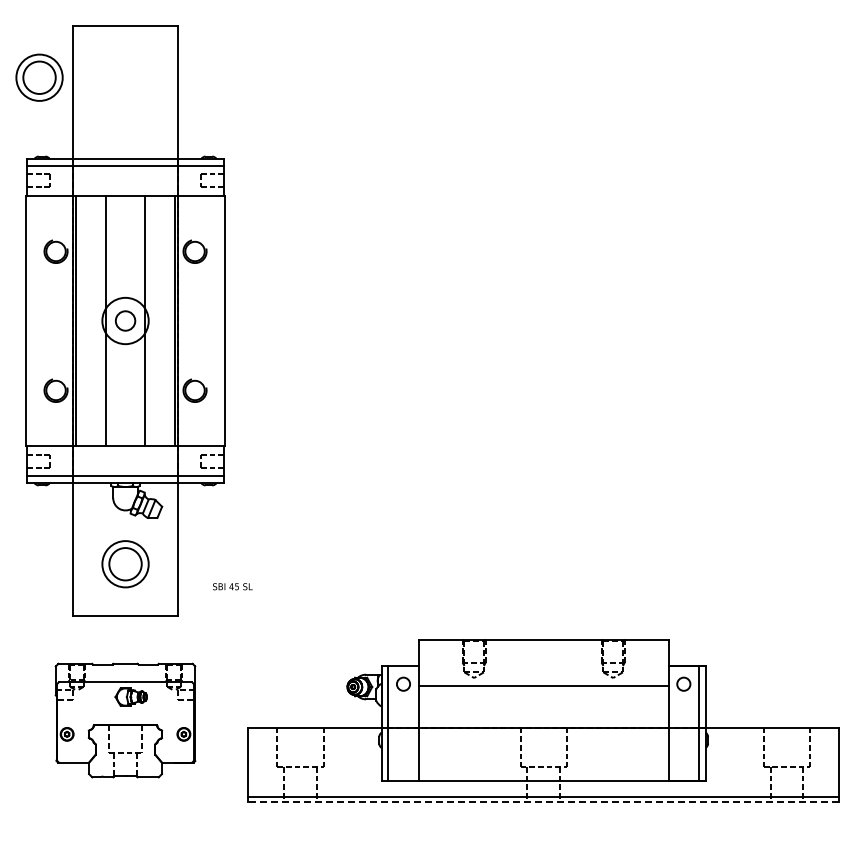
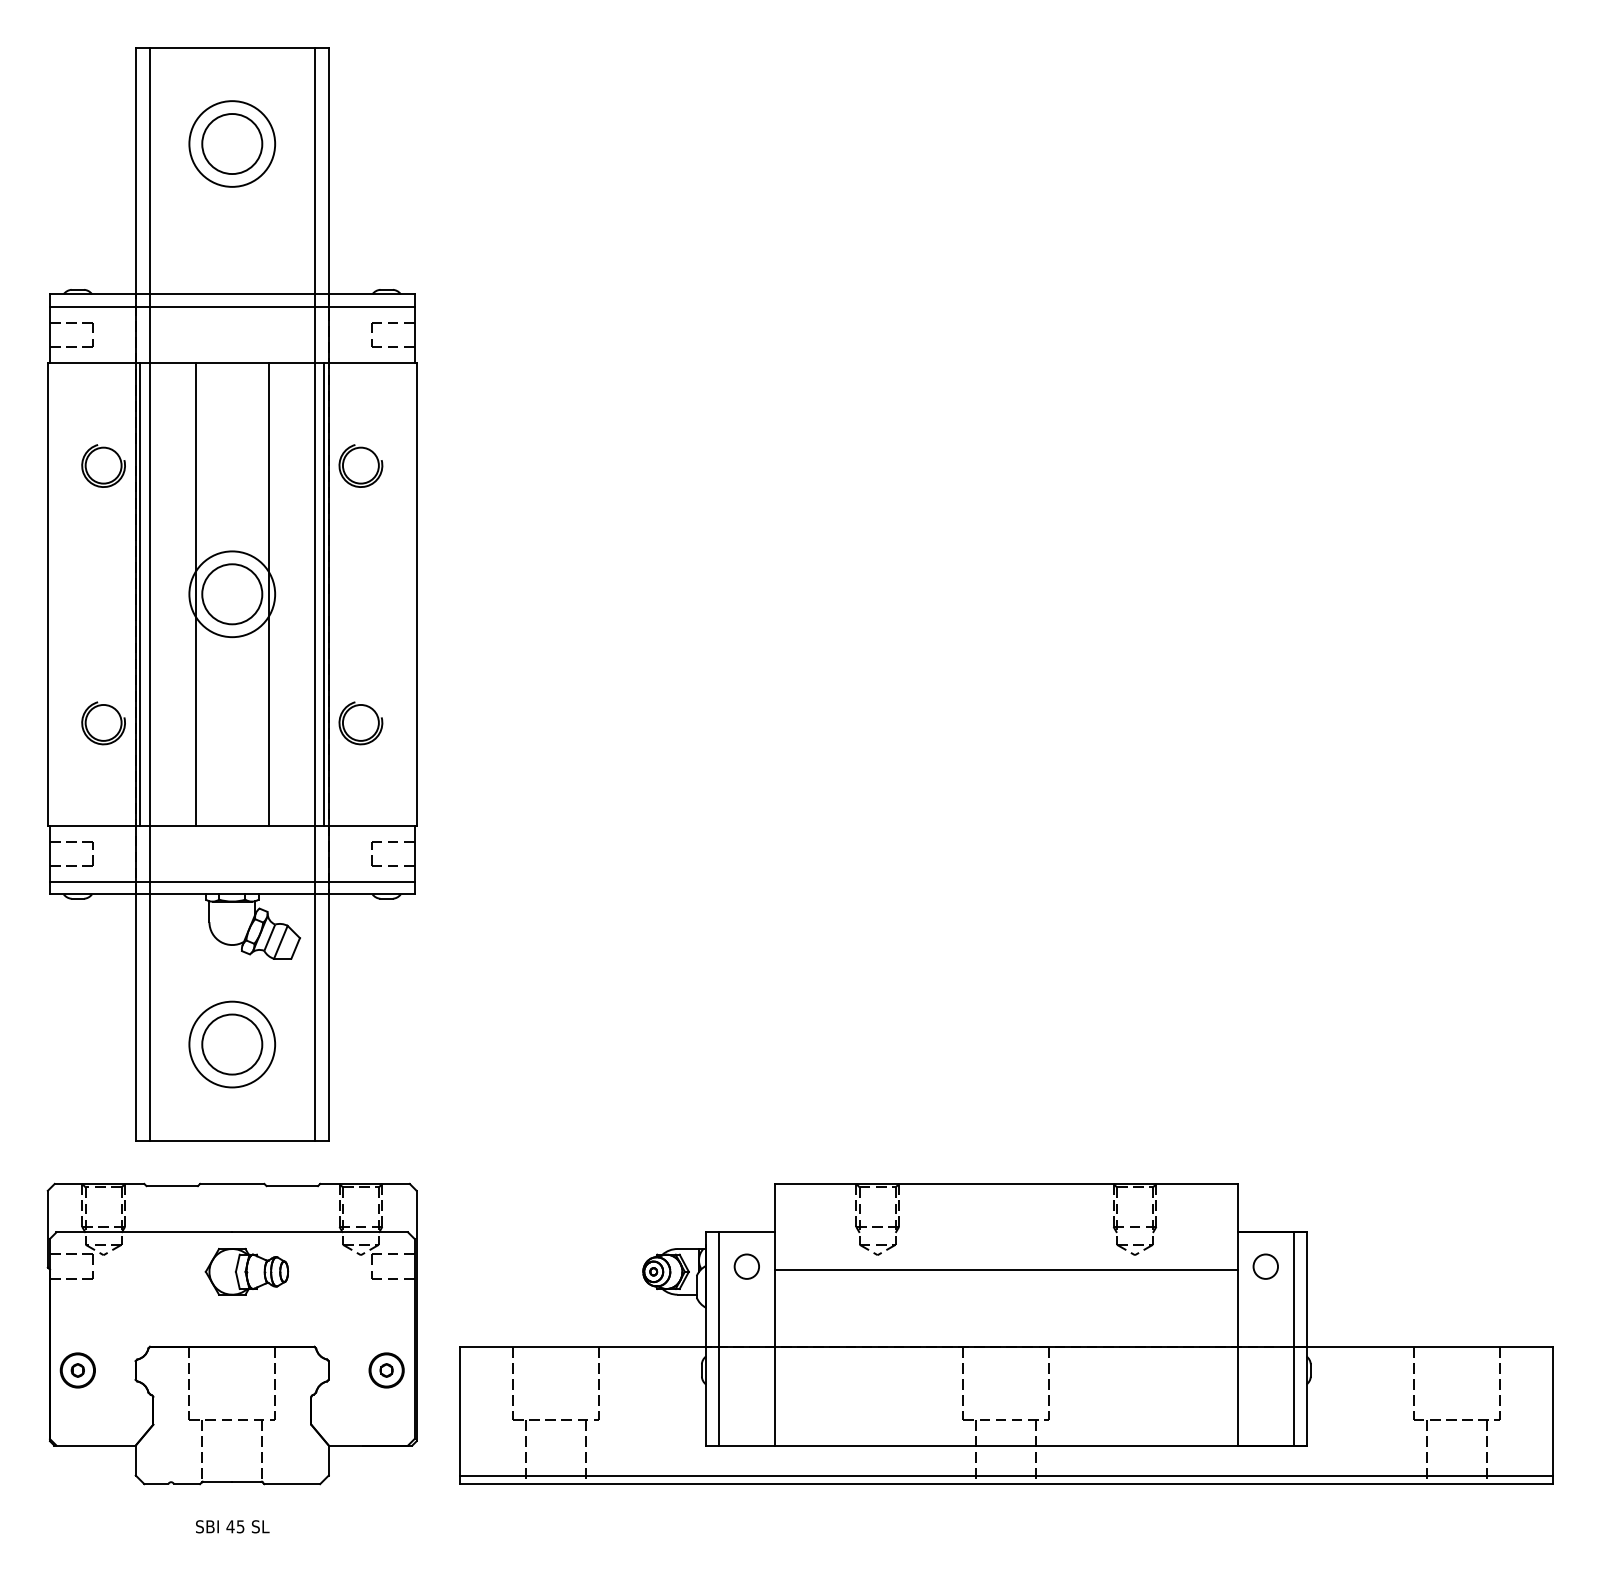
part: (39, 77) -> (232, 143), moved
line: (81, 320) -> (150, 593), added
circle: (125, 320) -> (232, 593), size x1.67
line: (170, 320) -> (315, 593), added
text: (232, 586) -> (232, 1526), moved
part: (125, 720) -> (232, 1333), size x1.43
line: (543, 801) -> (1005, 1483), dashed -> solid

